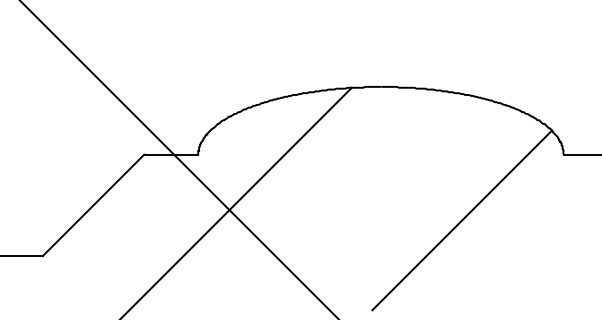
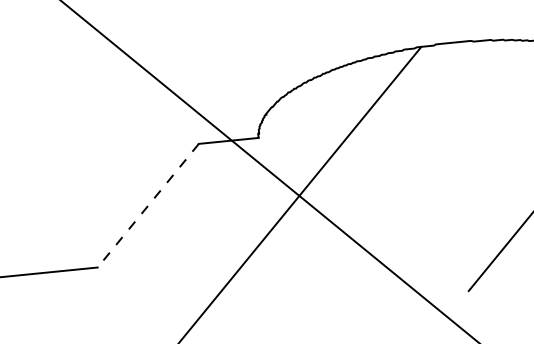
line: (93, 205) -> (148, 205), solid -> dashed

